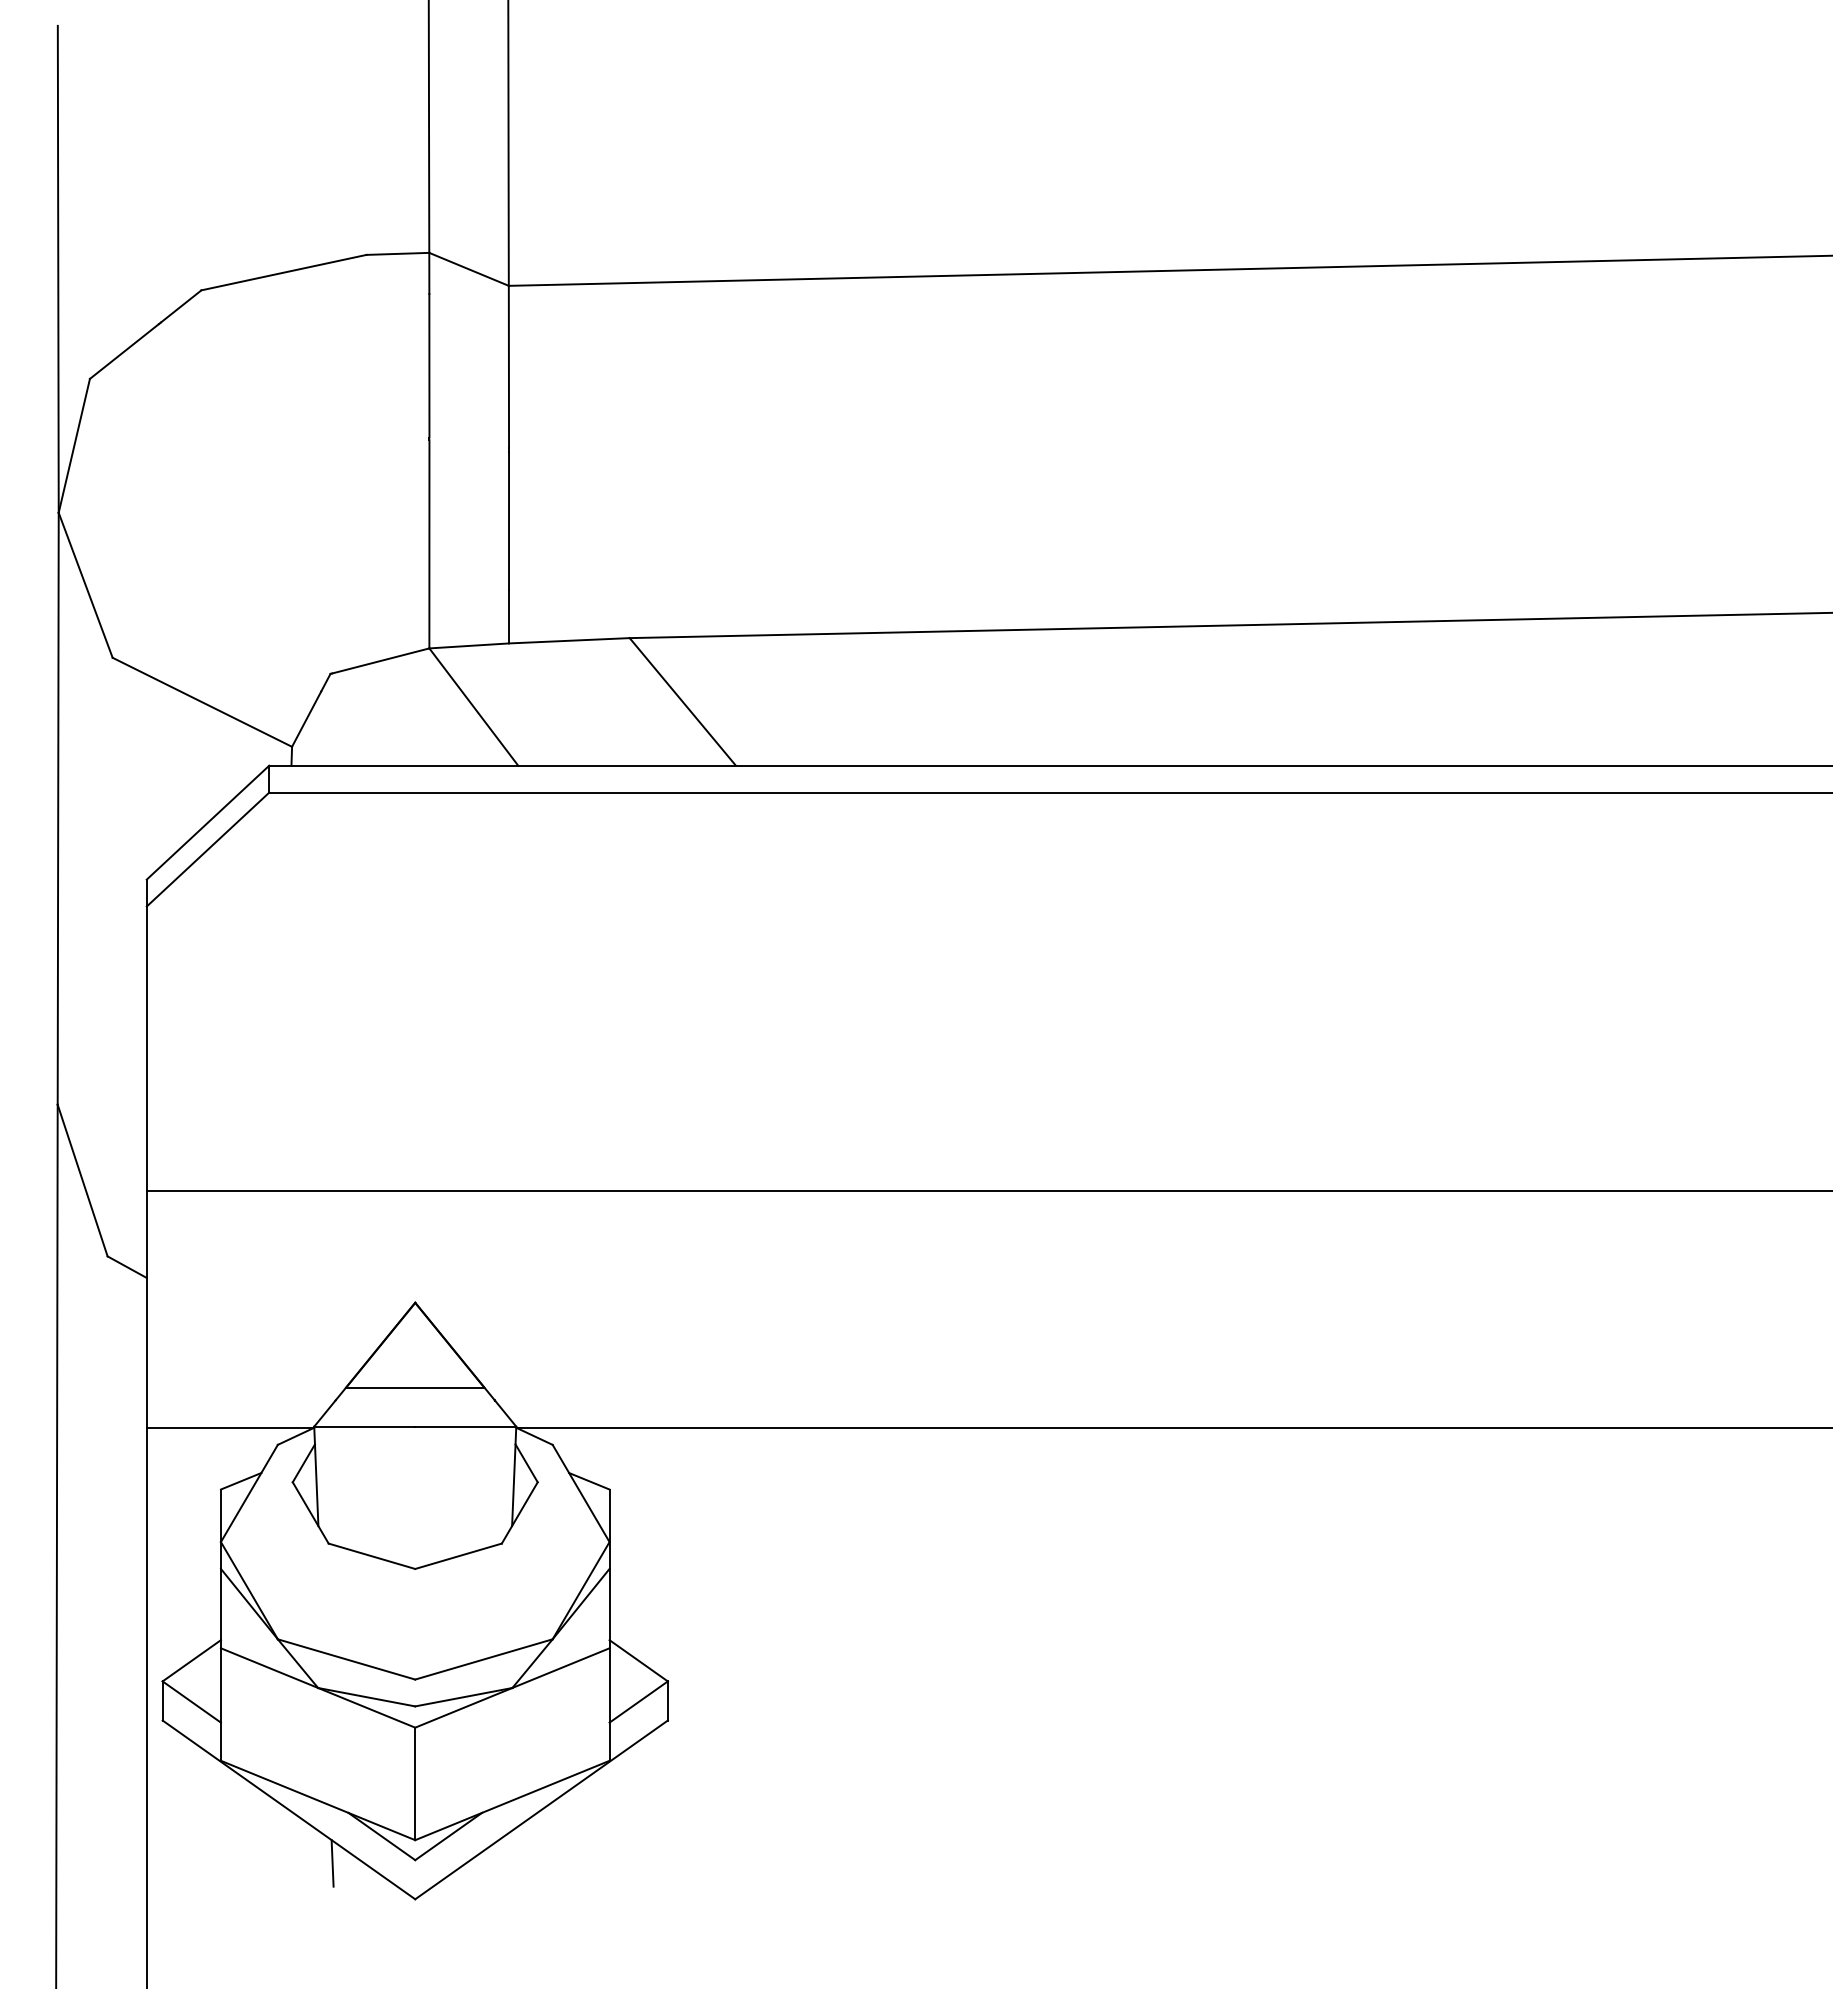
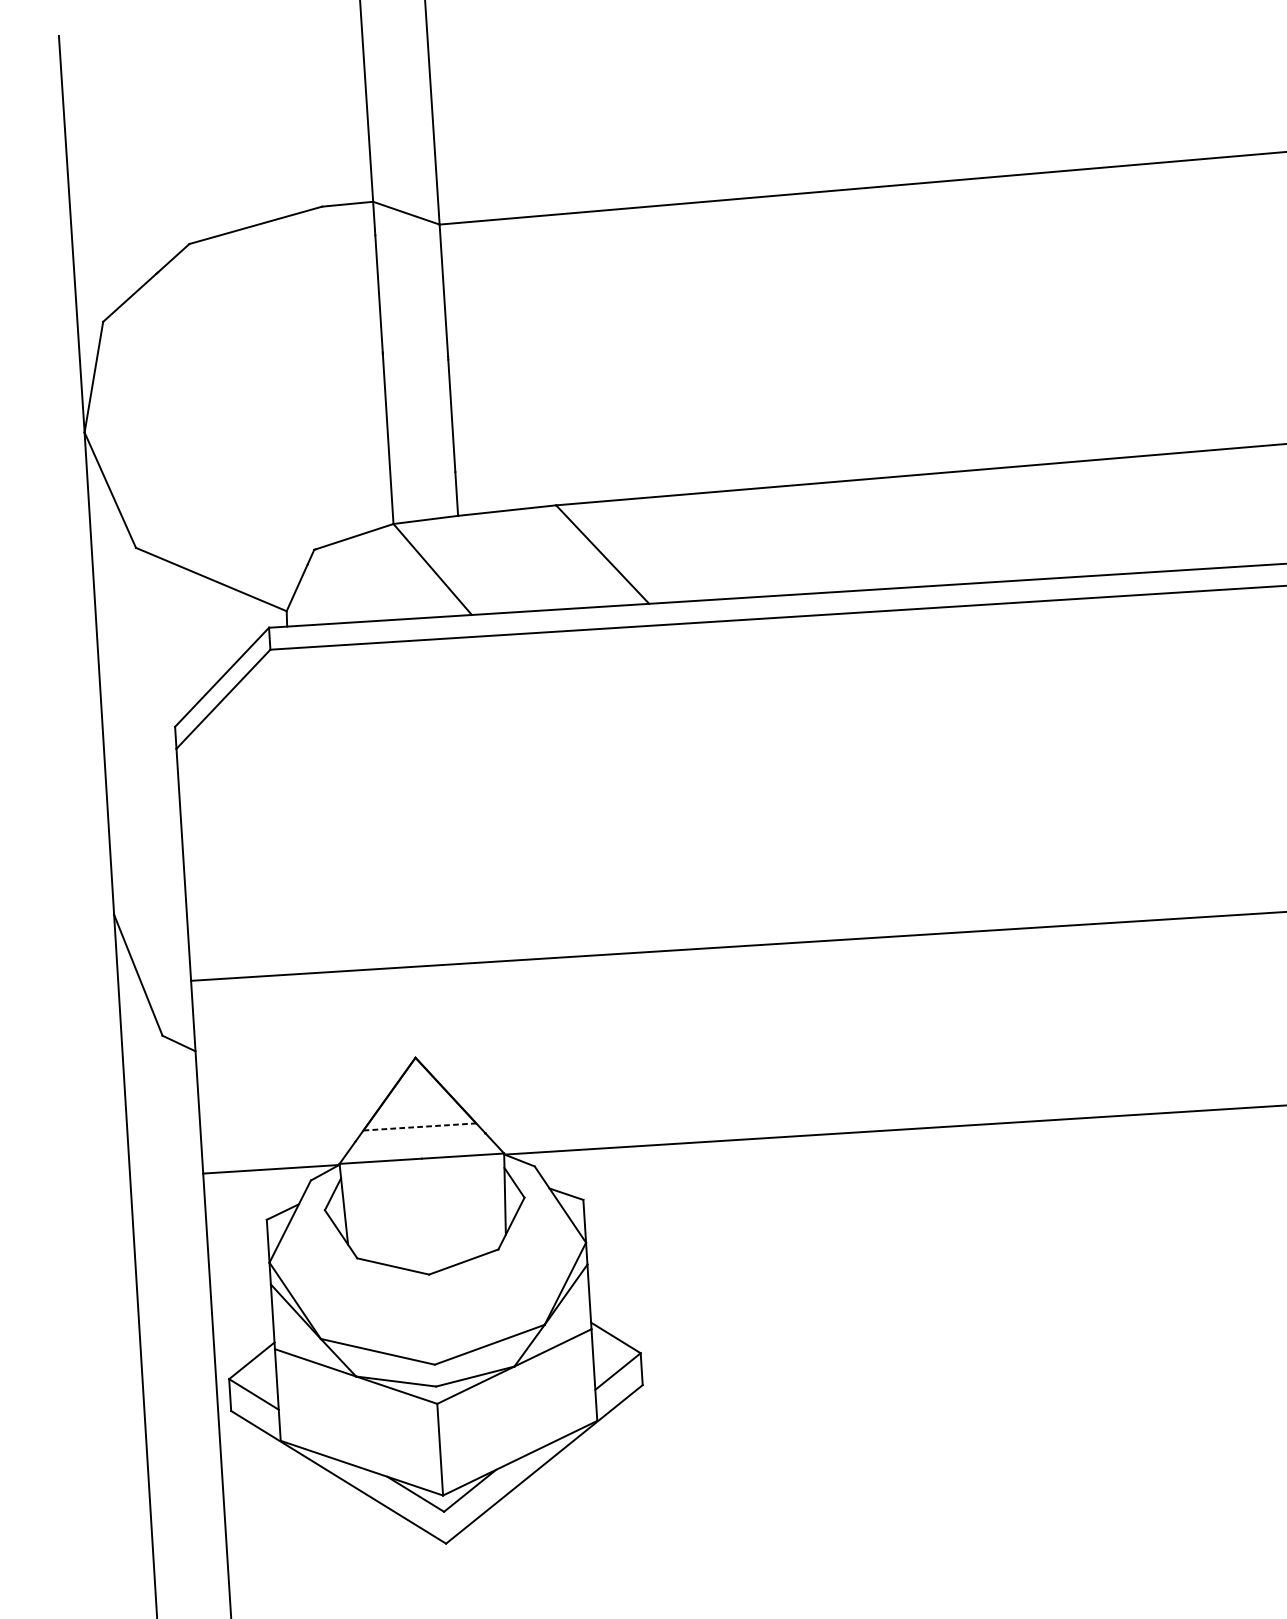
line: (415, 1387) -> (420, 1126), solid -> dashed
line: (332, 1863) -> (376, 1518), removed

